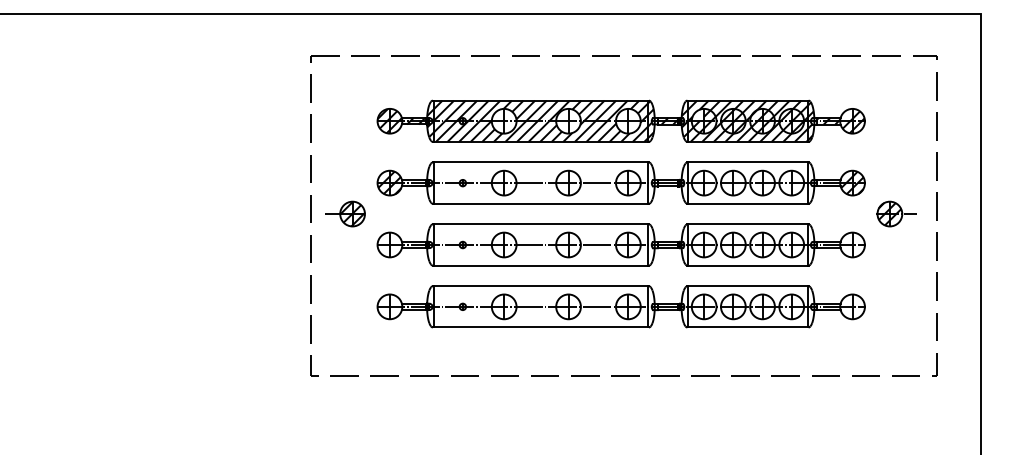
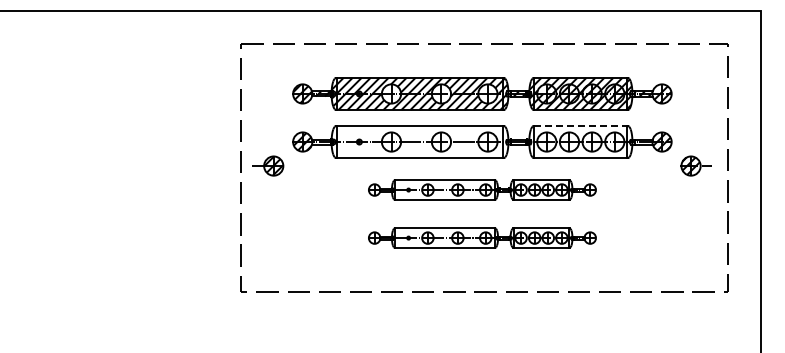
line: (748, 163) -> (581, 126), solid -> dashed
part: (621, 244) -> (482, 189), size x0.6
part: (621, 306) -> (482, 237), size x0.6

